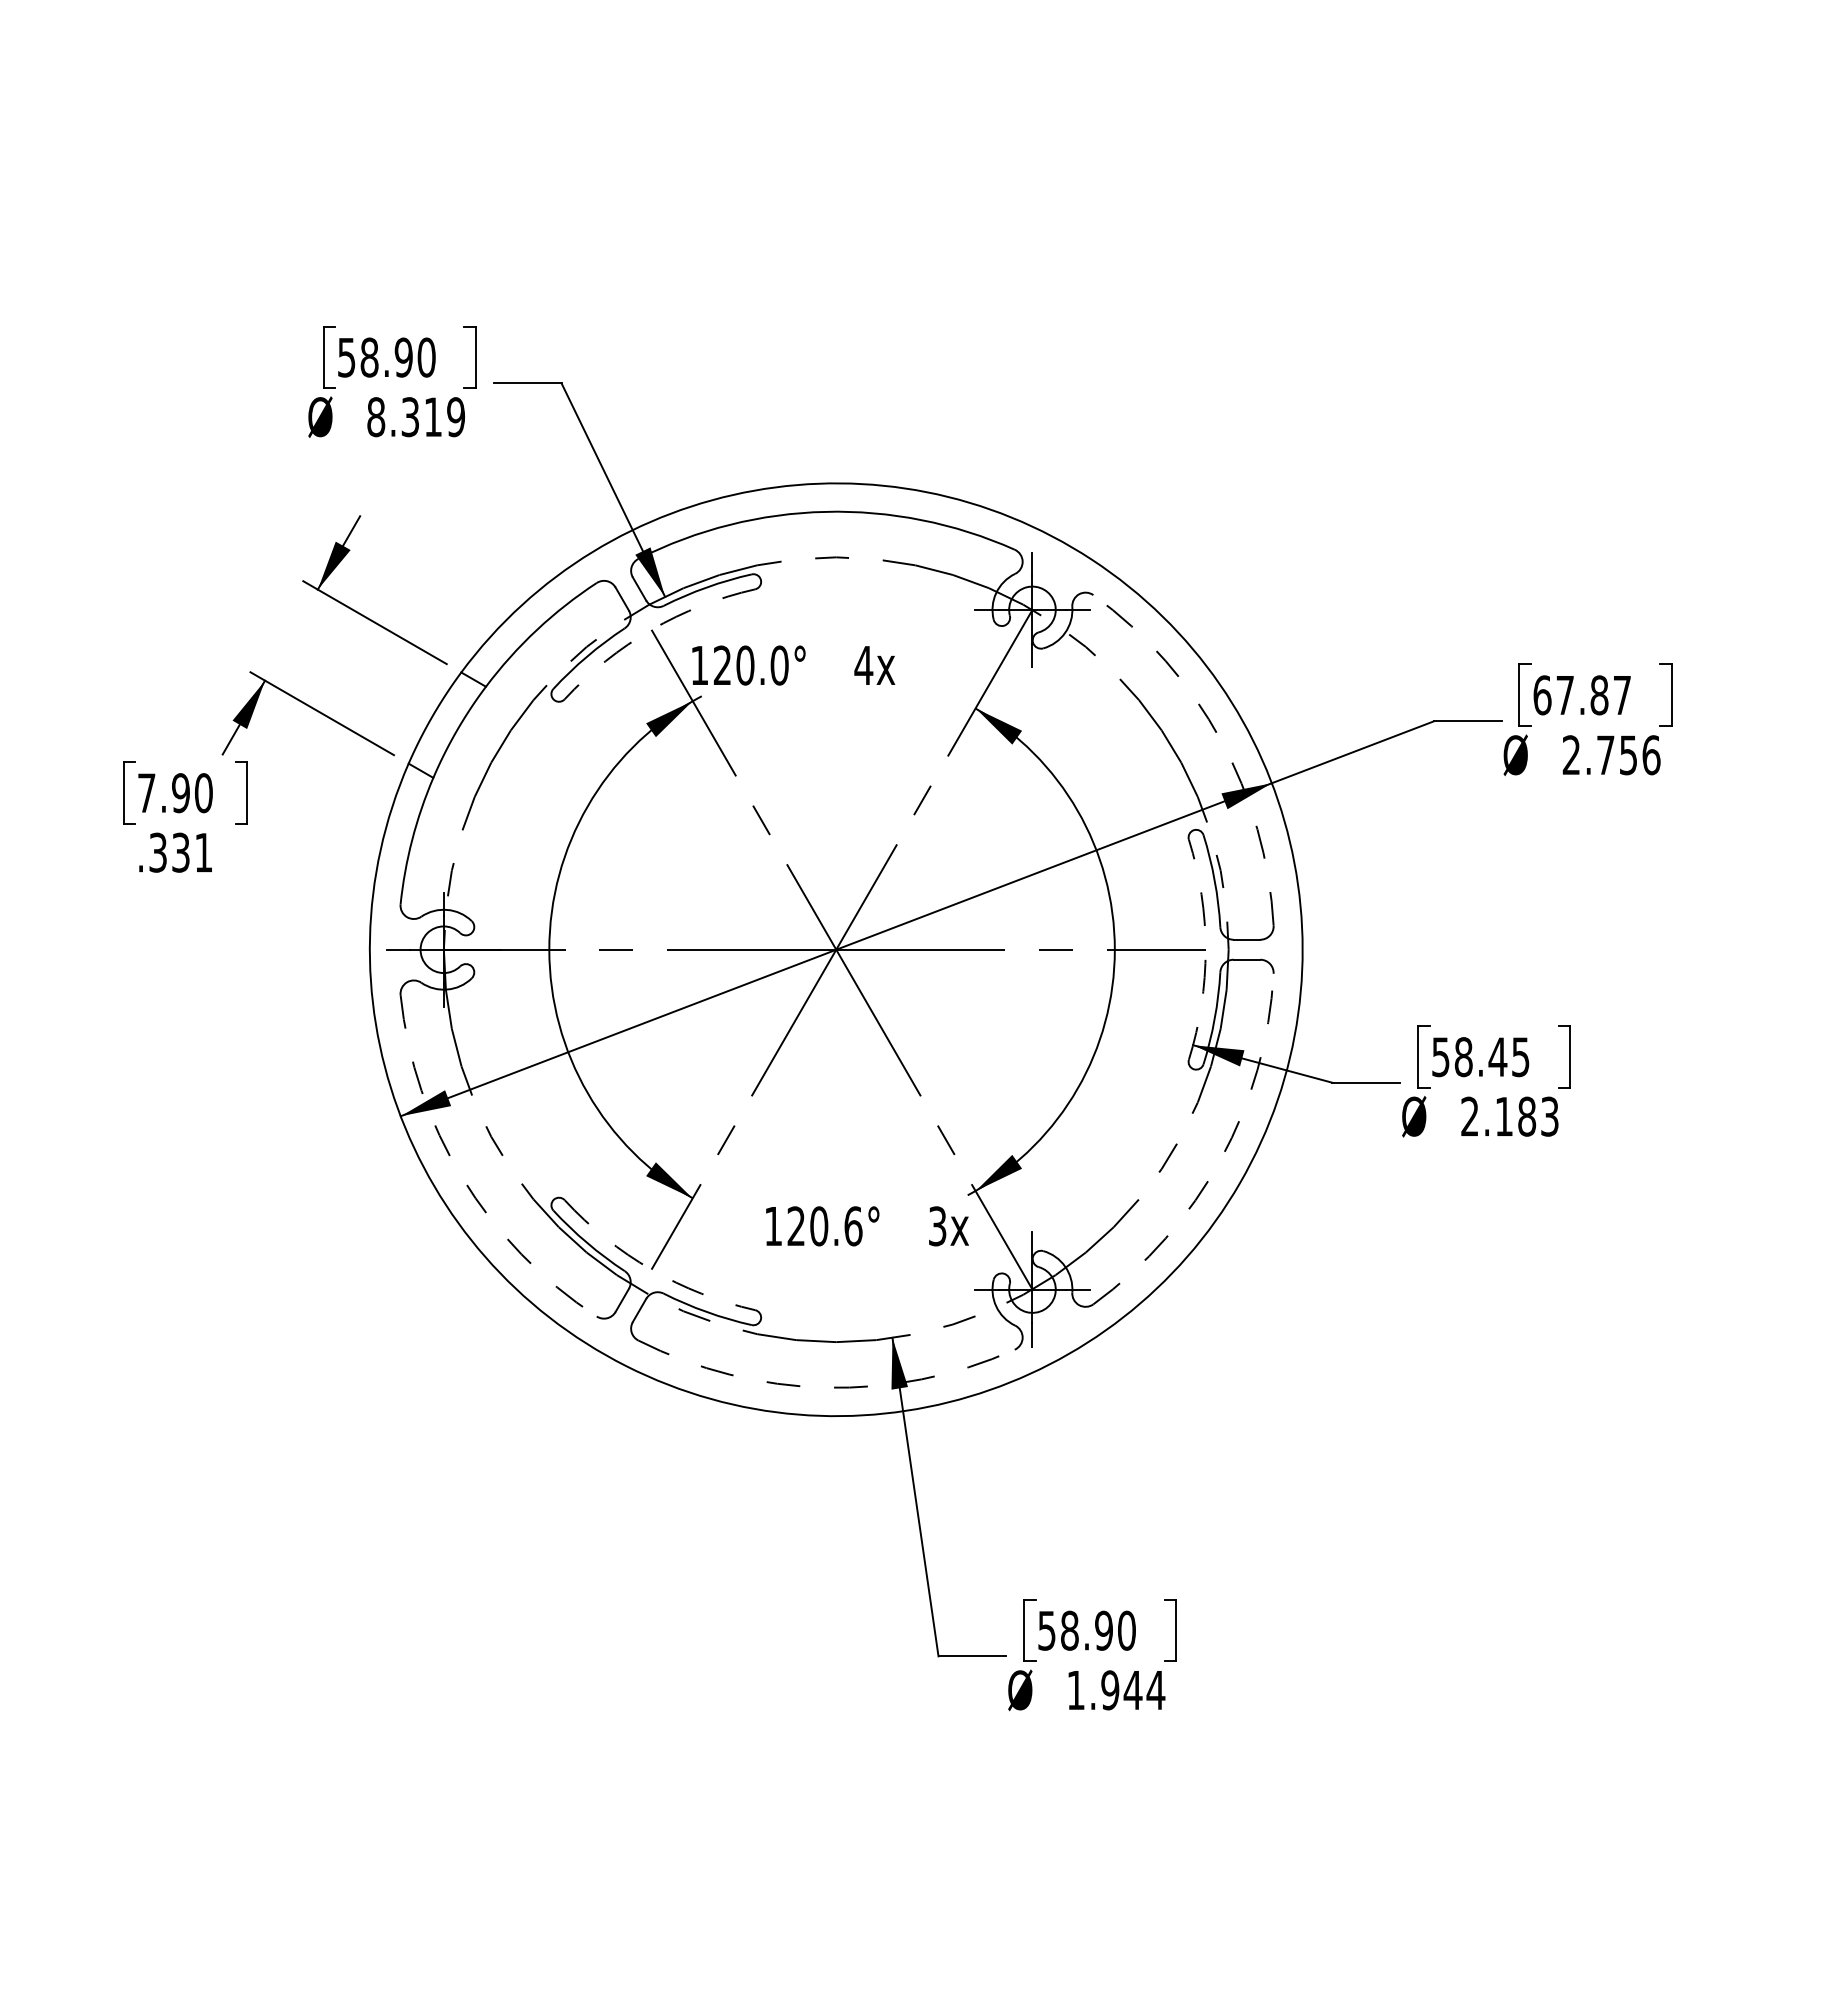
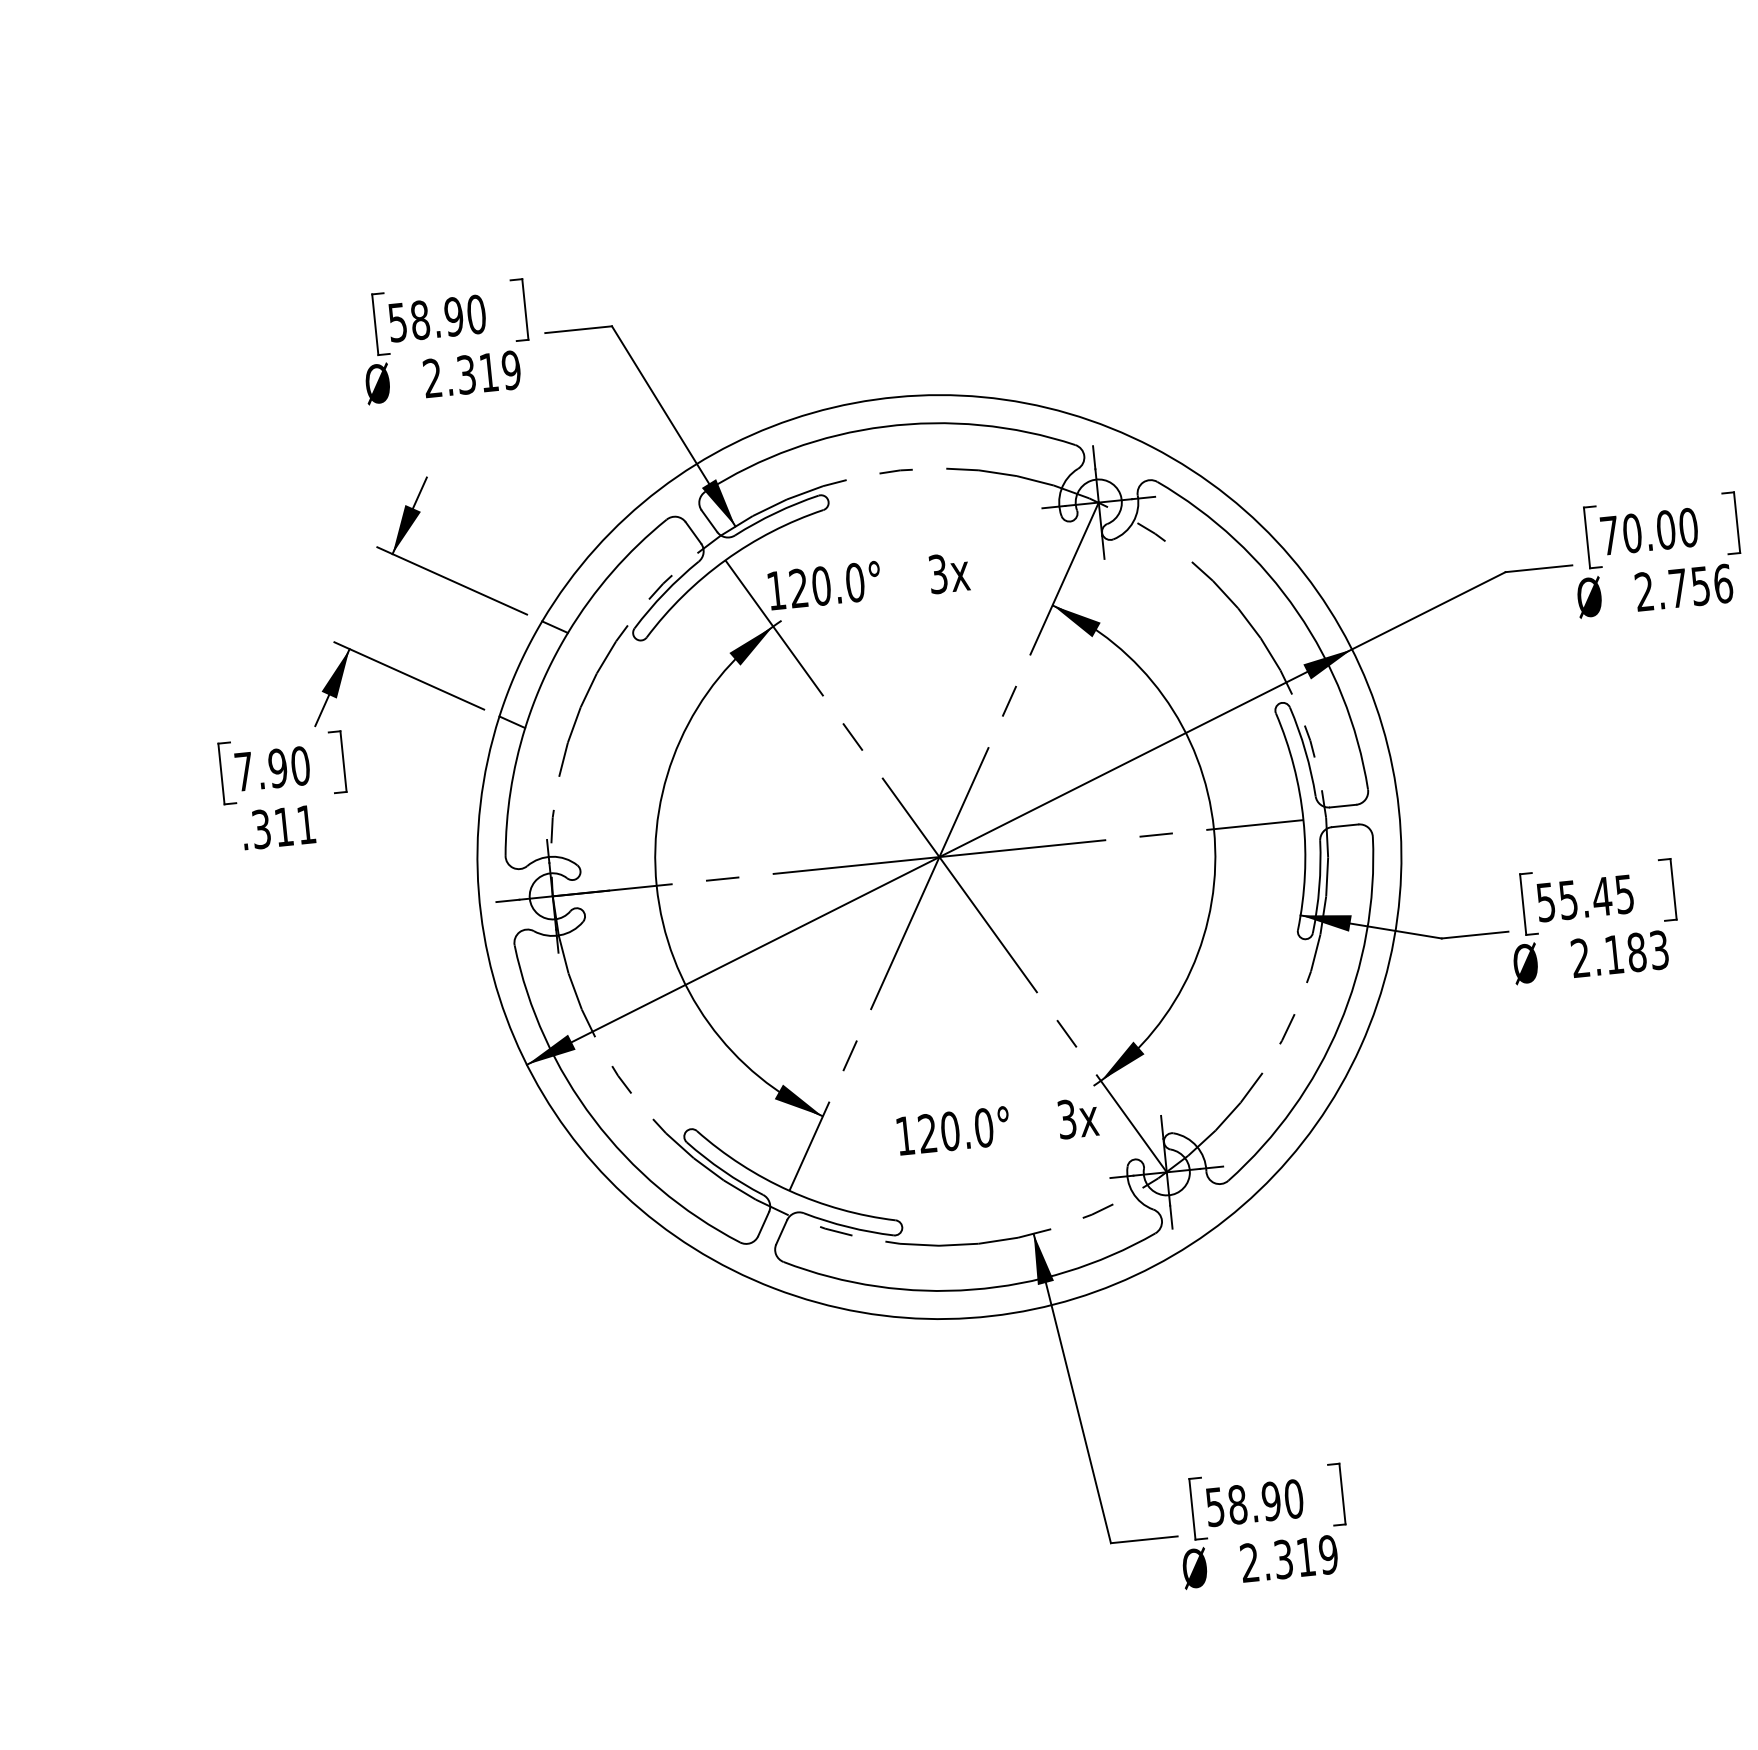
text: (376, 417) -> (433, 378), 8.319 -> 2.319
arc: (651, 629) -> (725, 559), dashed -> solid
text: (863, 665) -> (937, 574), 4x -> 3x
text: (1582, 695) -> (1649, 531), 67.87 -> 70.00
arc: (1220, 740) -> (1297, 612), dashed -> solid
text: (180, 852) -> (283, 826), .331 -> .311
arc: (1205, 949) -> (1303, 819), dashed -> solid
text: (1463, 1057) -> (1568, 900), 58.45 -> 55.45
arc: (1220, 1159) -> (1339, 1025), dashed -> solid
arc: (462, 1177) -> (593, 1118), dashed -> solid
text: (853, 1226) -> (984, 1128), 120.6° -> 120.0°
arc: (651, 1269) -> (789, 1190), dashed -> solid
arc: (825, 1387) -> (972, 1289), dashed -> solid
text: (1116, 1690) -> (1289, 1558), 1.944 -> 2.319

